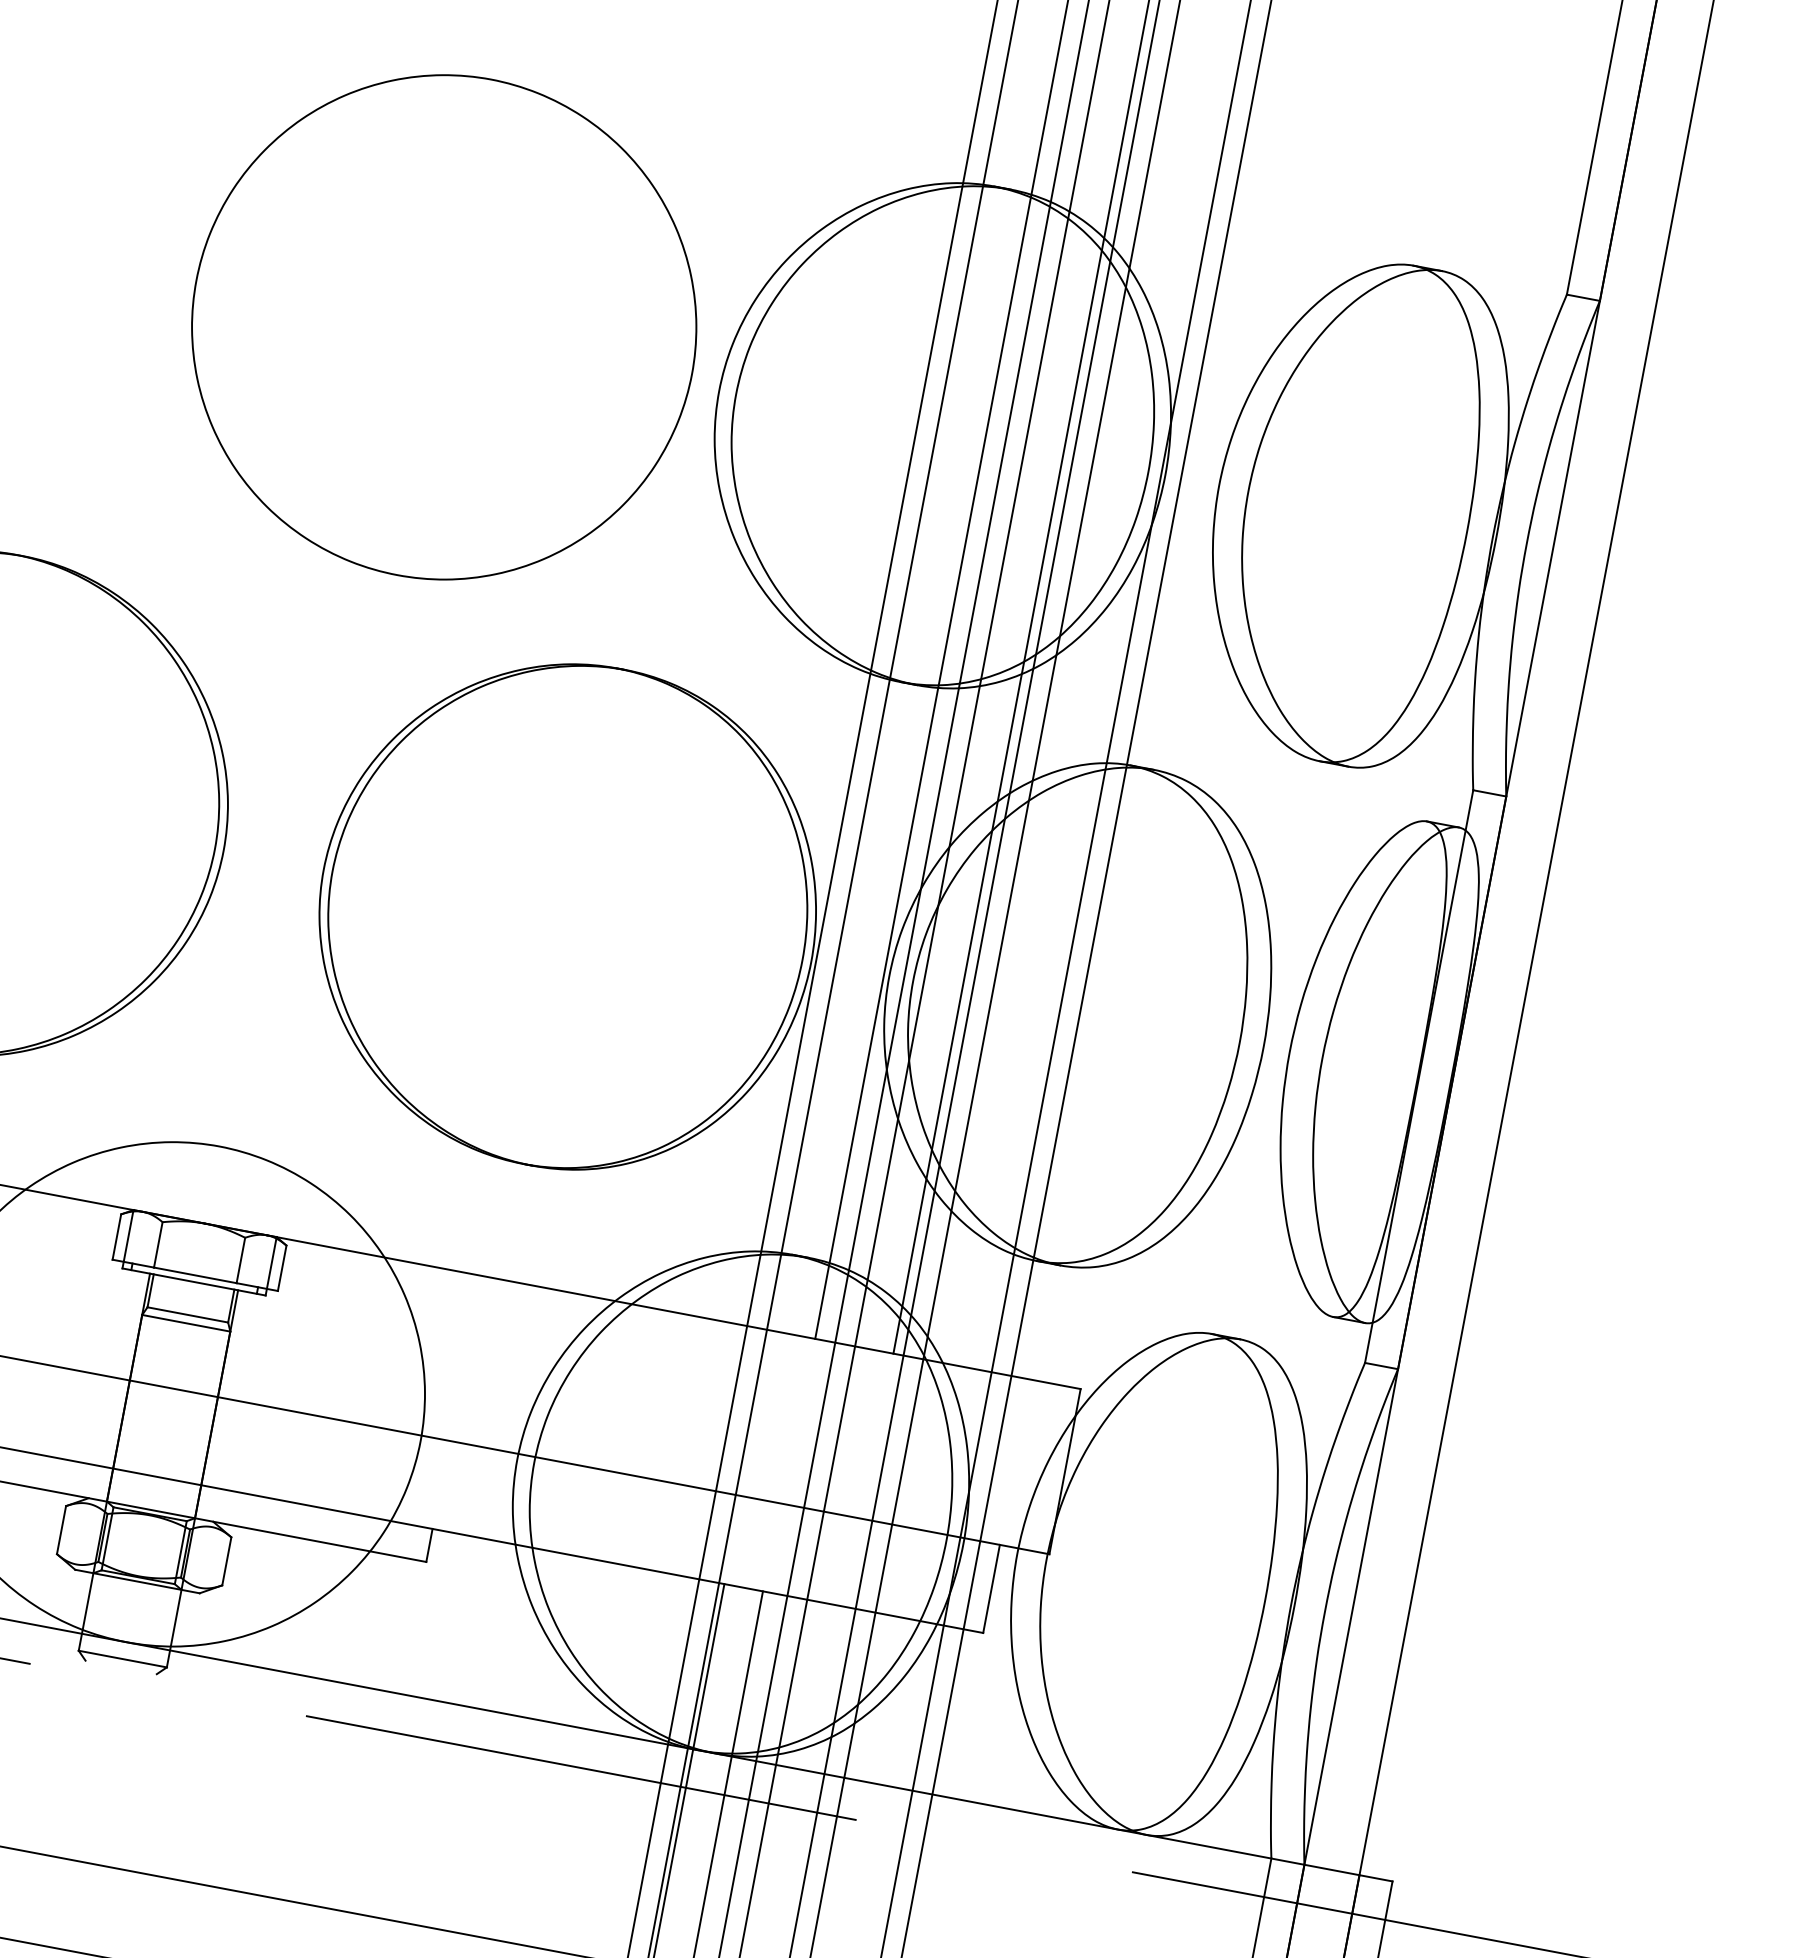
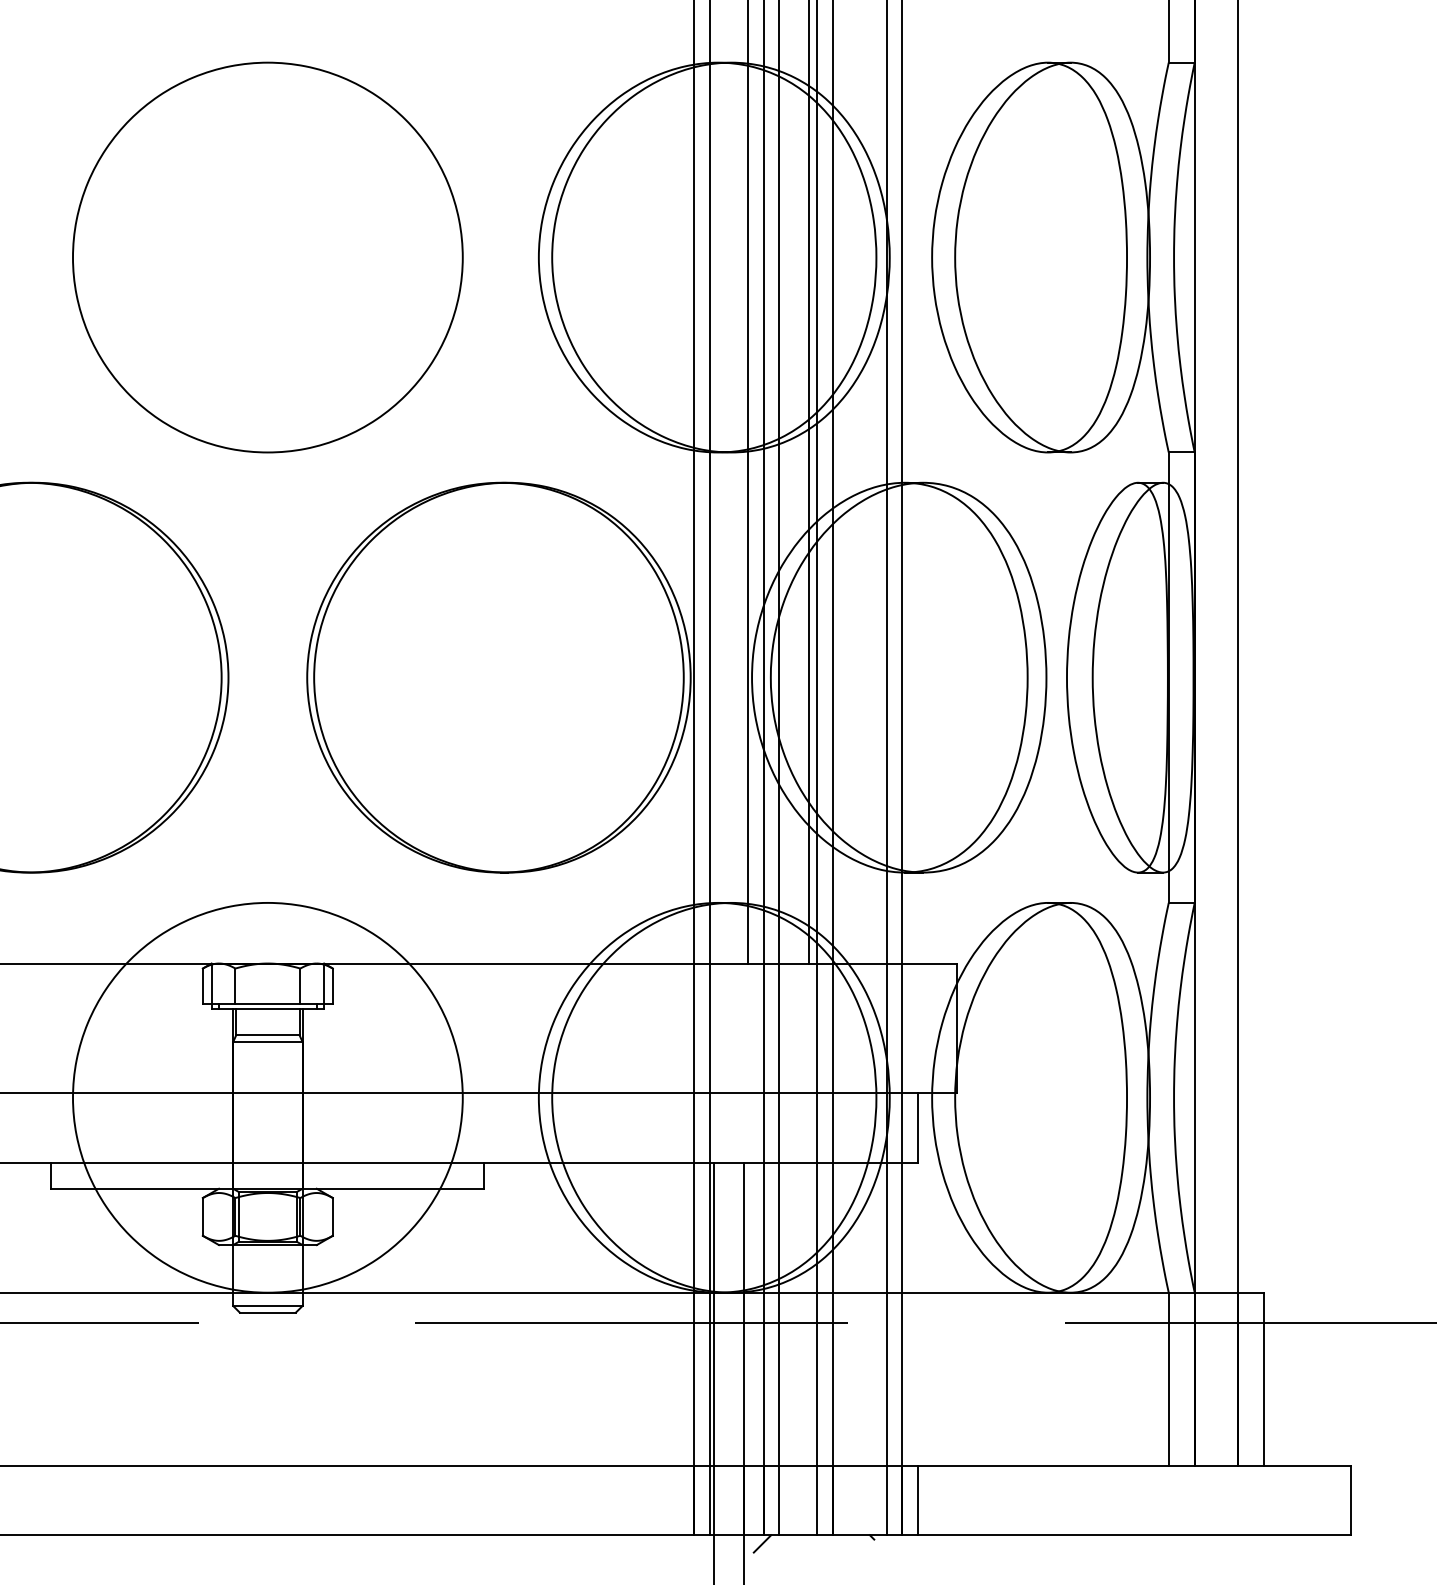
part: (443, 327) -> (267, 257), moved
line: (120, 1667) -> (267, 1312), added

